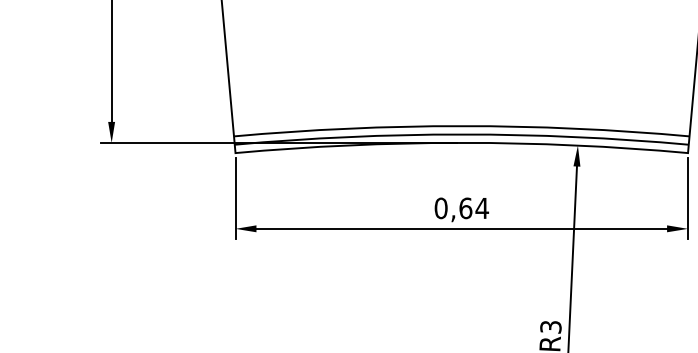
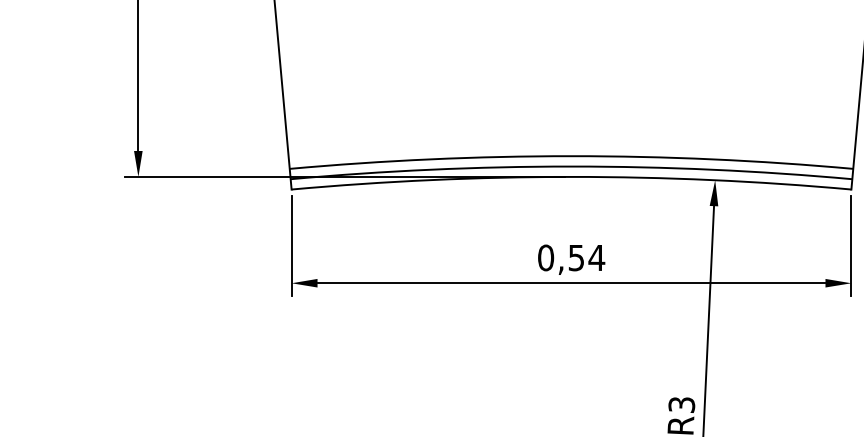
text: (465, 208) -> (576, 258), 0,64 -> 0,54

